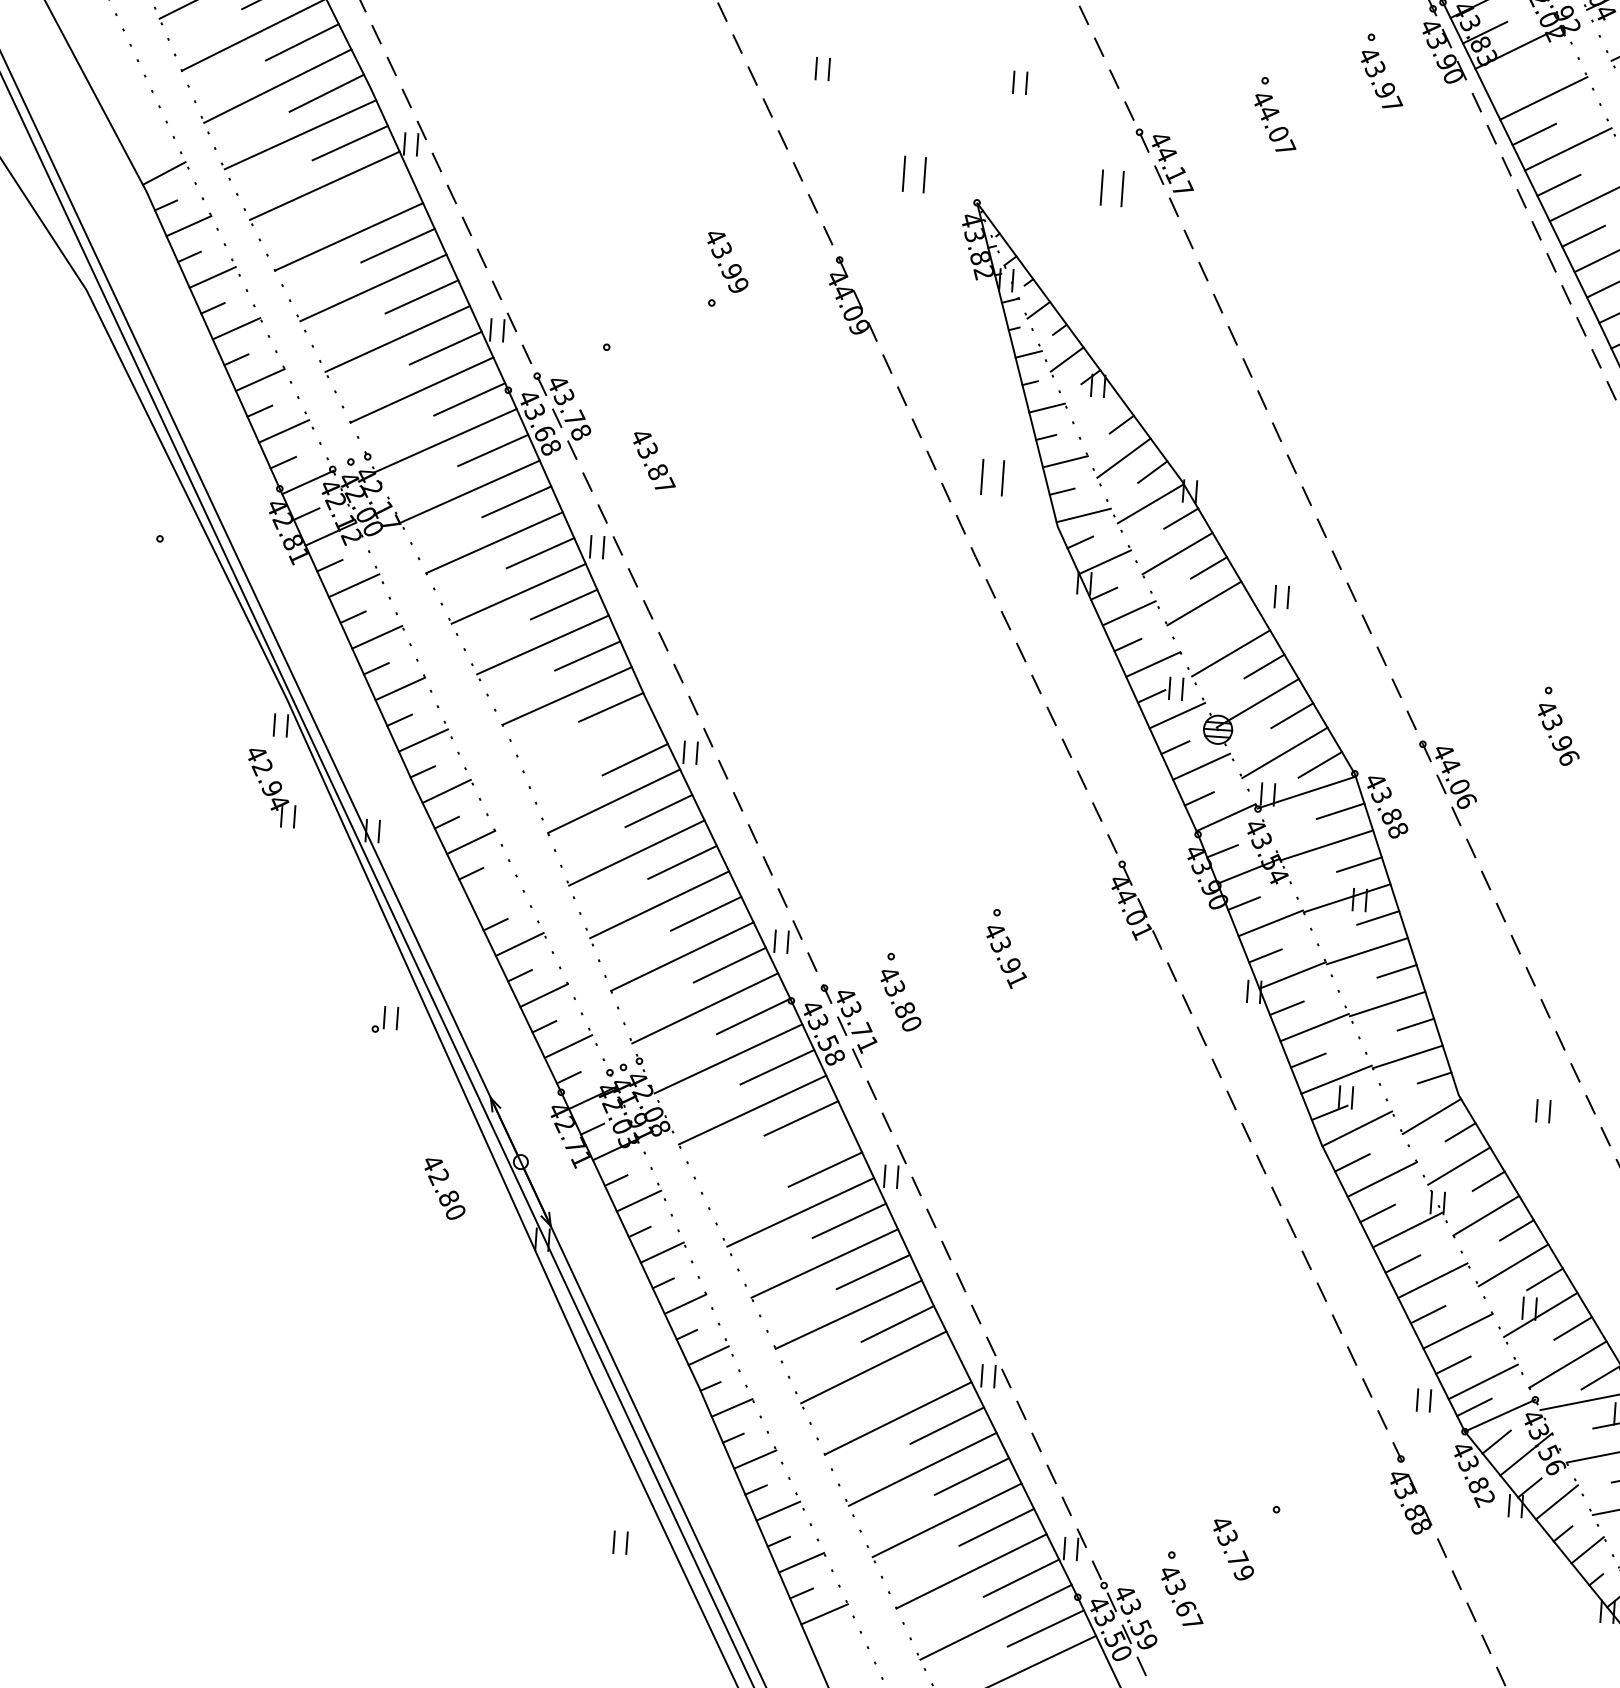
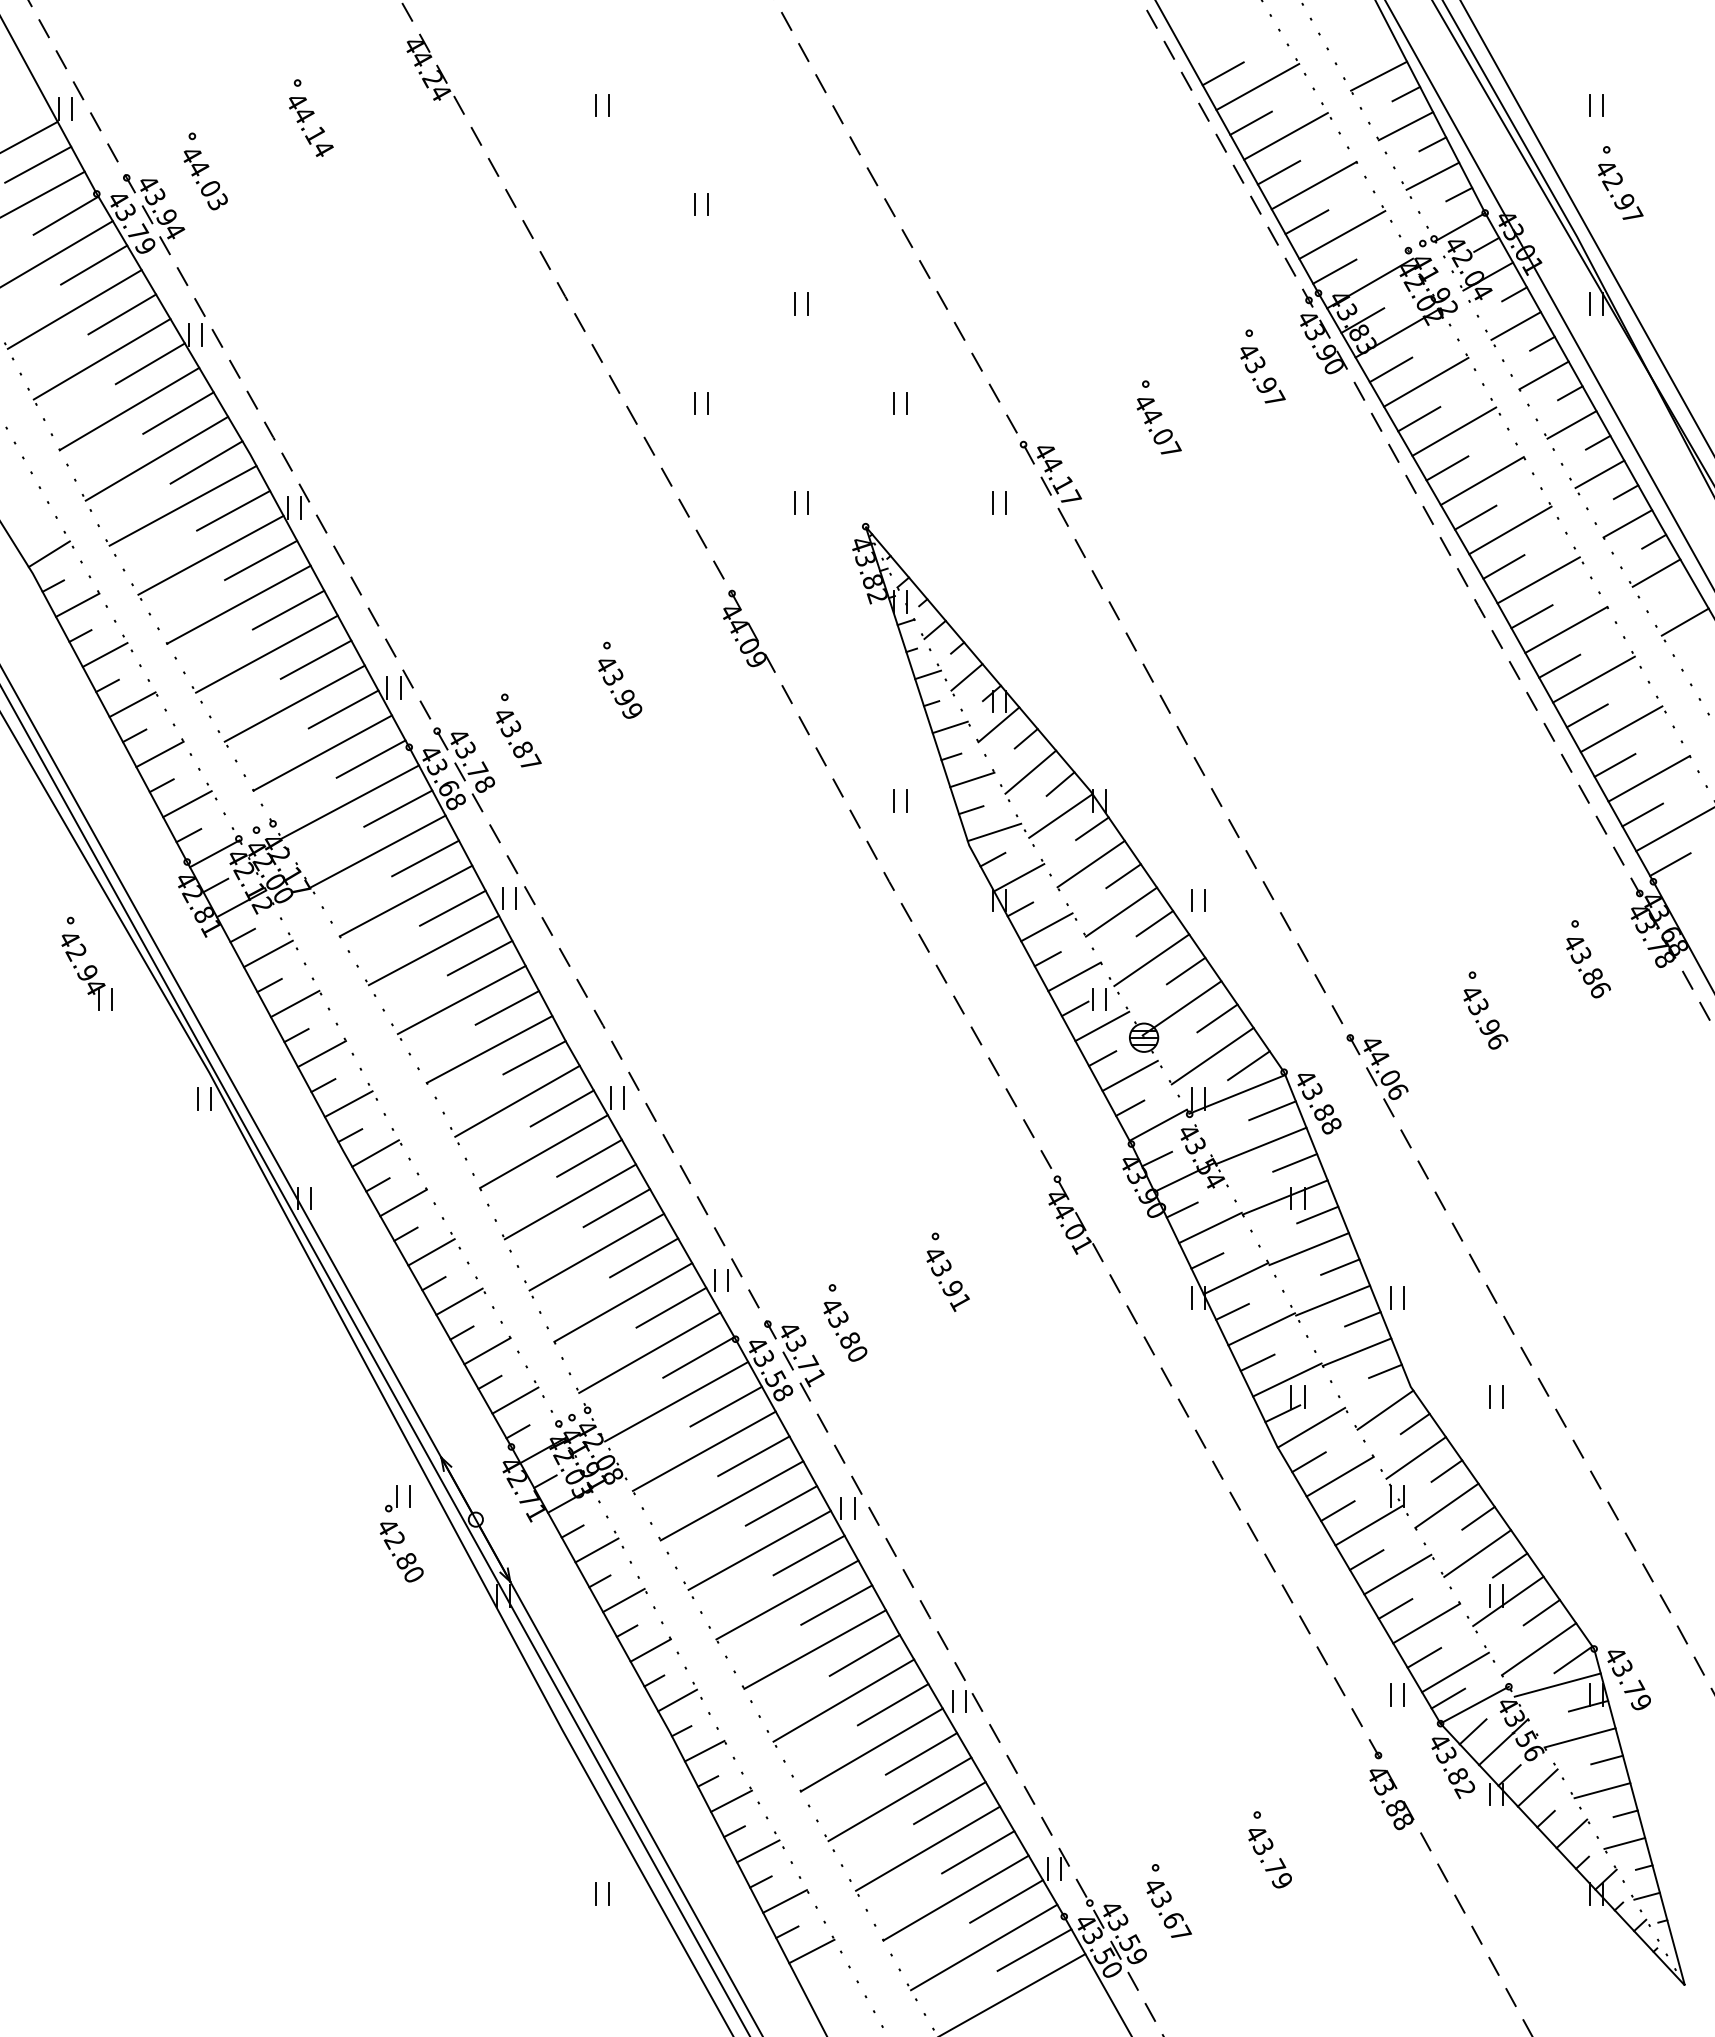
line: (1509, 83) -> (1390, 369), added
part: (914, 174) -> (801, 502), size x0.62
part: (1111, 188) -> (999, 502), size x0.62
line: (374, 194) -> (261, 560), added
text: (728, 262) -> (620, 688), moved
line: (1095, 408) -> (998, 724), added
text: (654, 461) -> (518, 739), moved
part: (992, 477) -> (900, 800), size x0.62
line: (1236, 617) -> (1154, 923), added
line: (591, 748) -> (517, 1100), added
part: (271, 788) -> (86, 972), moved
line: (495, 893) -> (431, 1252), added
part: (1451, 1005) -> (1397, 1297), added
part: (384, 1019) -> (397, 1498), moved
line: (776, 1160) -> (731, 1500), added
line: (921, 1374) -> (892, 1704), added
text: (1232, 1550) -> (1269, 1858), moved

